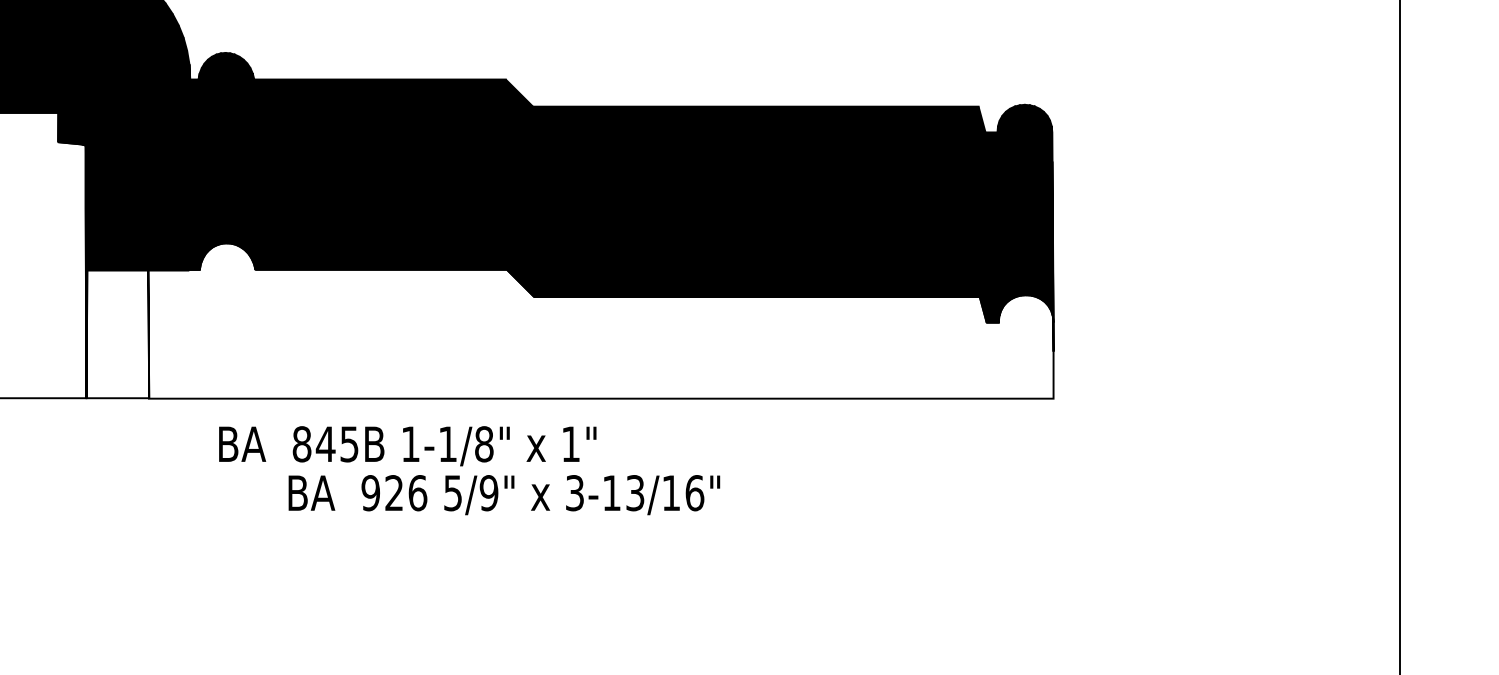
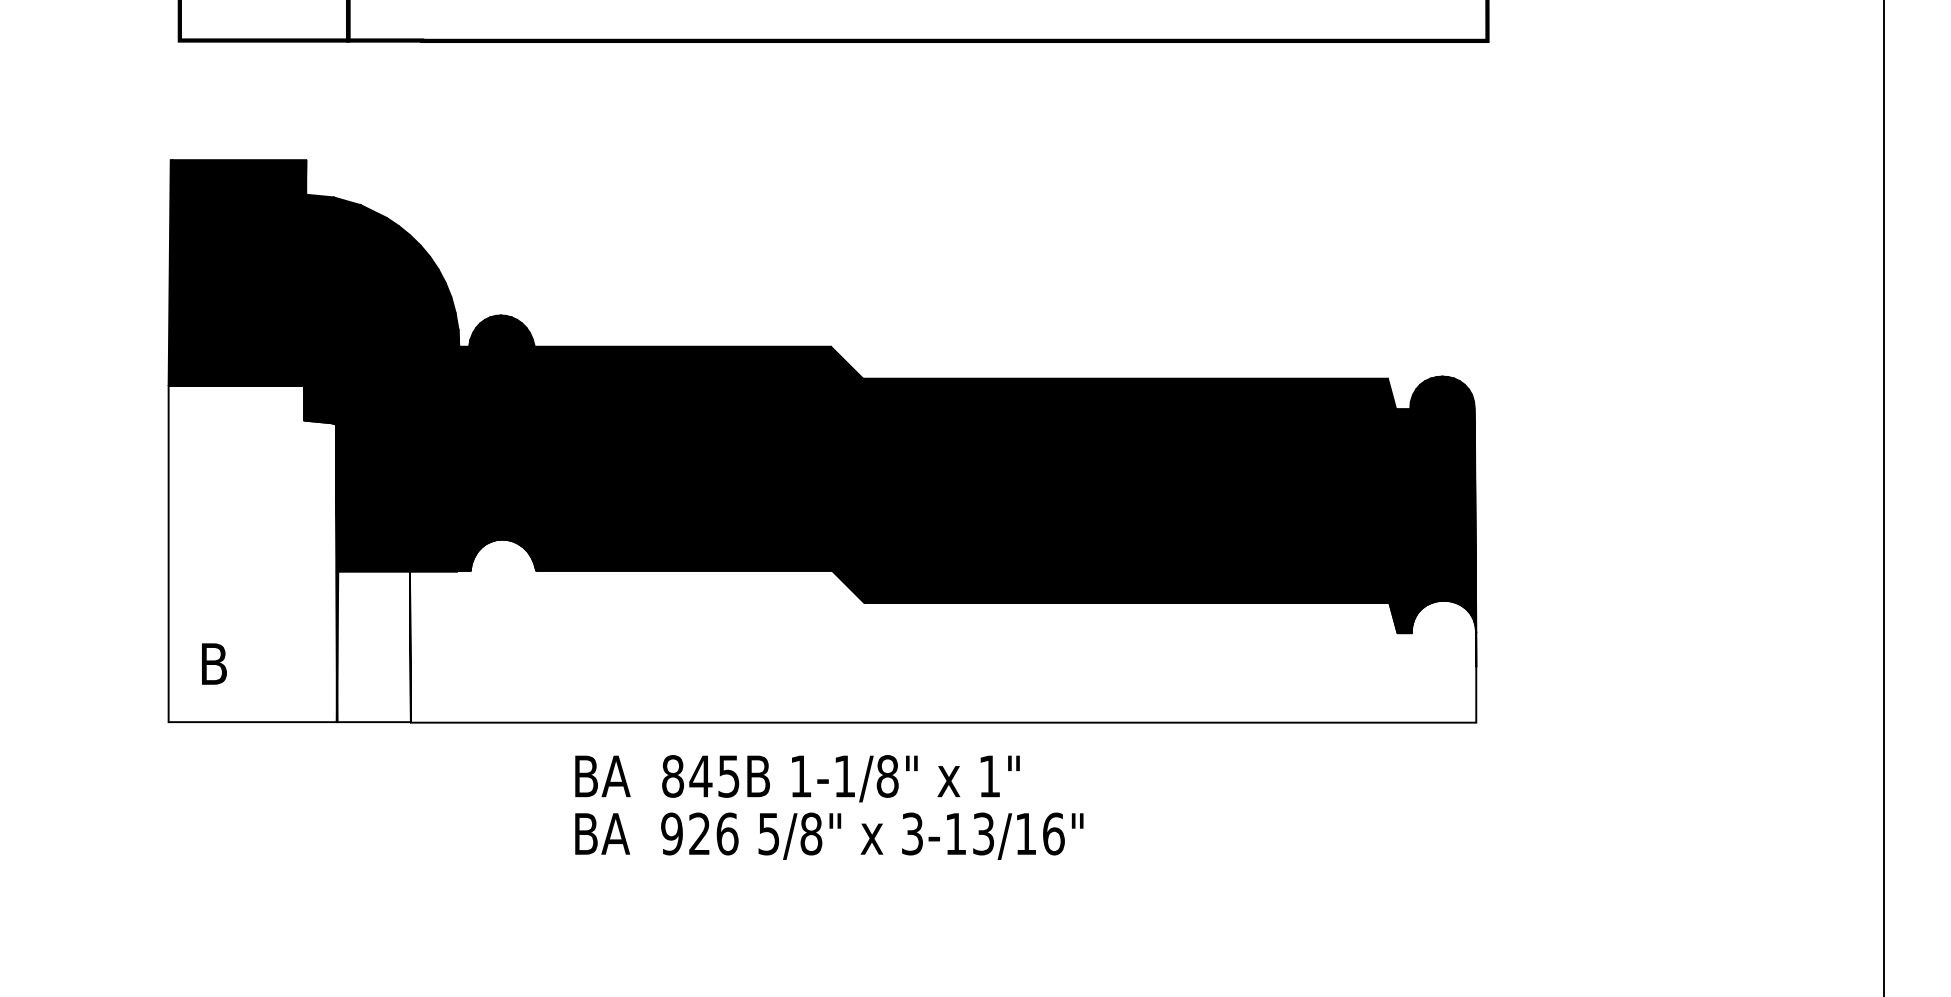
text: (407, 446) -> (797, 778), moved
text: (489, 492) -> (811, 833), 5/9" -> 5/8"

